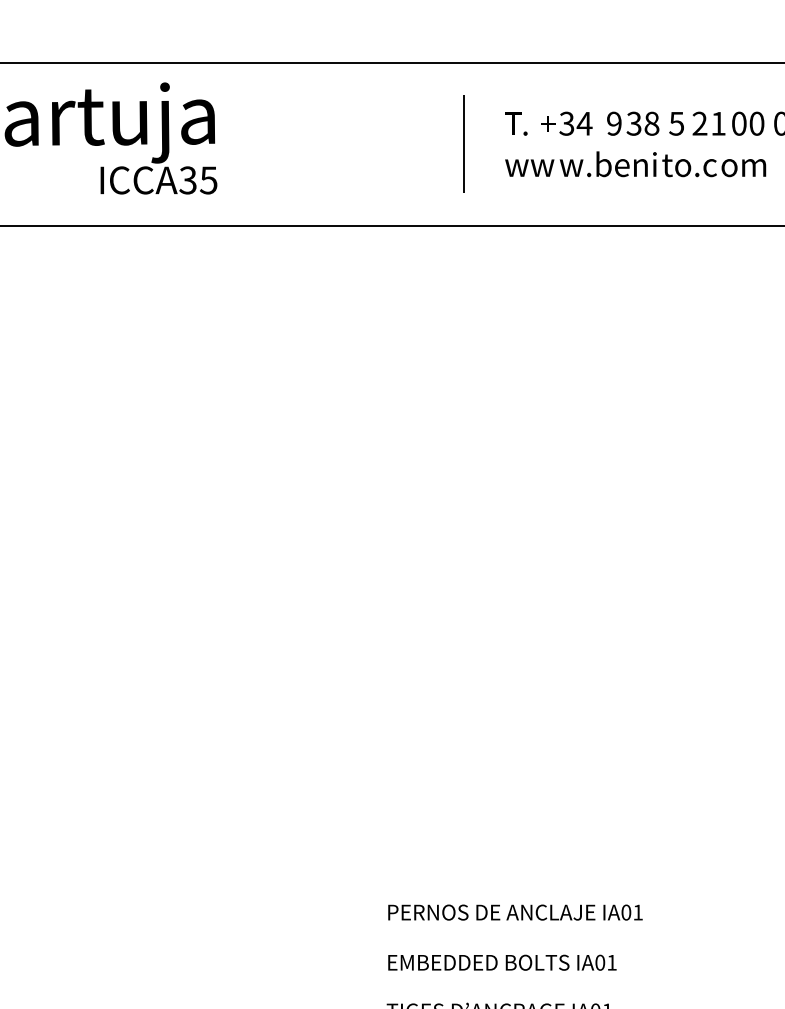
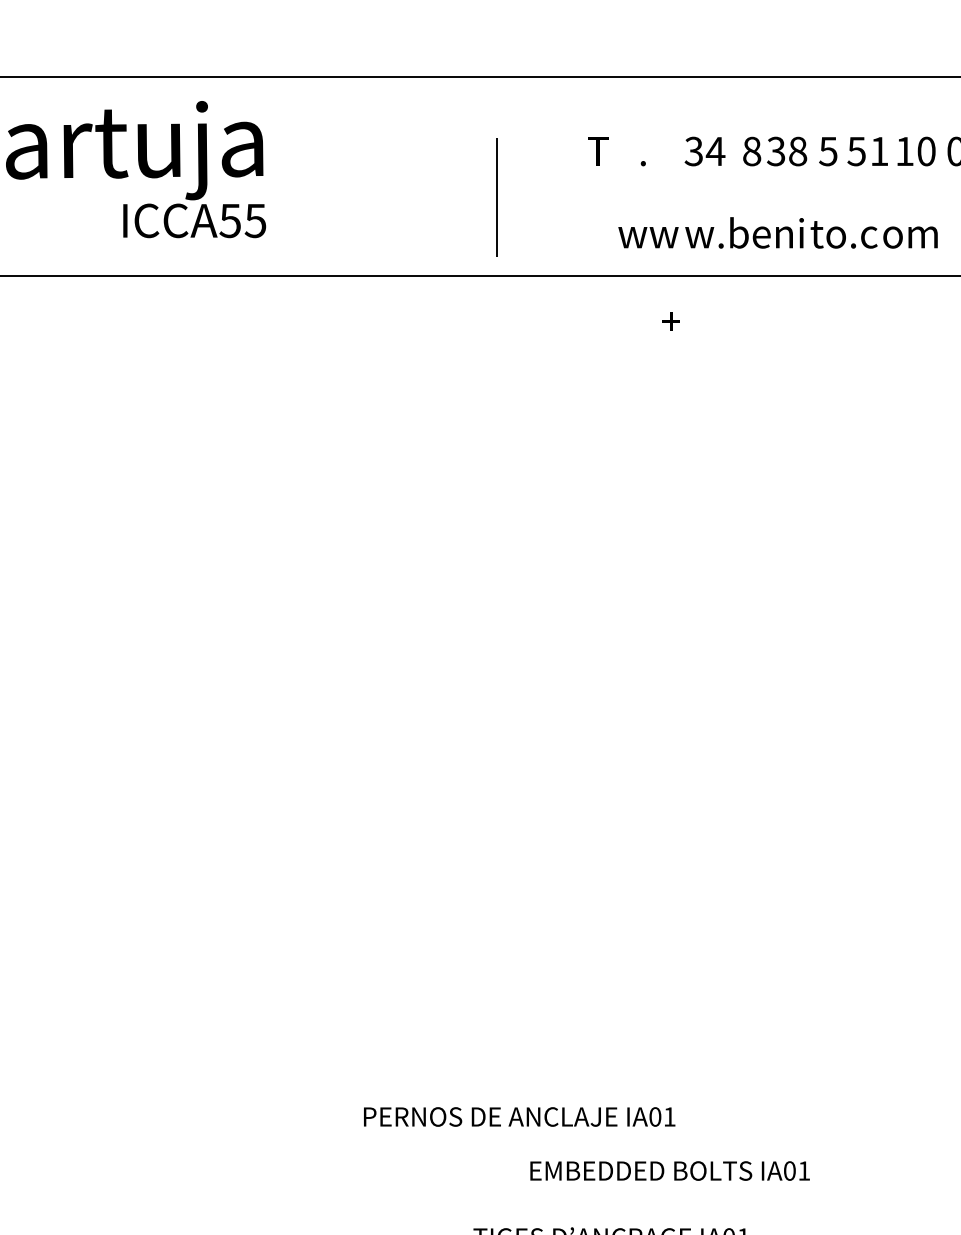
text: (513, 123) -> (597, 151), moved
text: (548, 123) -> (671, 321), moved
text: (614, 123) -> (752, 151), 9 -> 8
text: (699, 123) -> (856, 151), 2 -> 5
text: (739, 123) -> (905, 151), 00 -> 10
line: (463, 143) -> (496, 196), moved
text: (635, 164) -> (777, 233), moved
text: (187, 180) -> (229, 220), ICCA35 -> ICCA55
text: (515, 912) -> (519, 1116), moved
text: (502, 962) -> (670, 1170), moved

